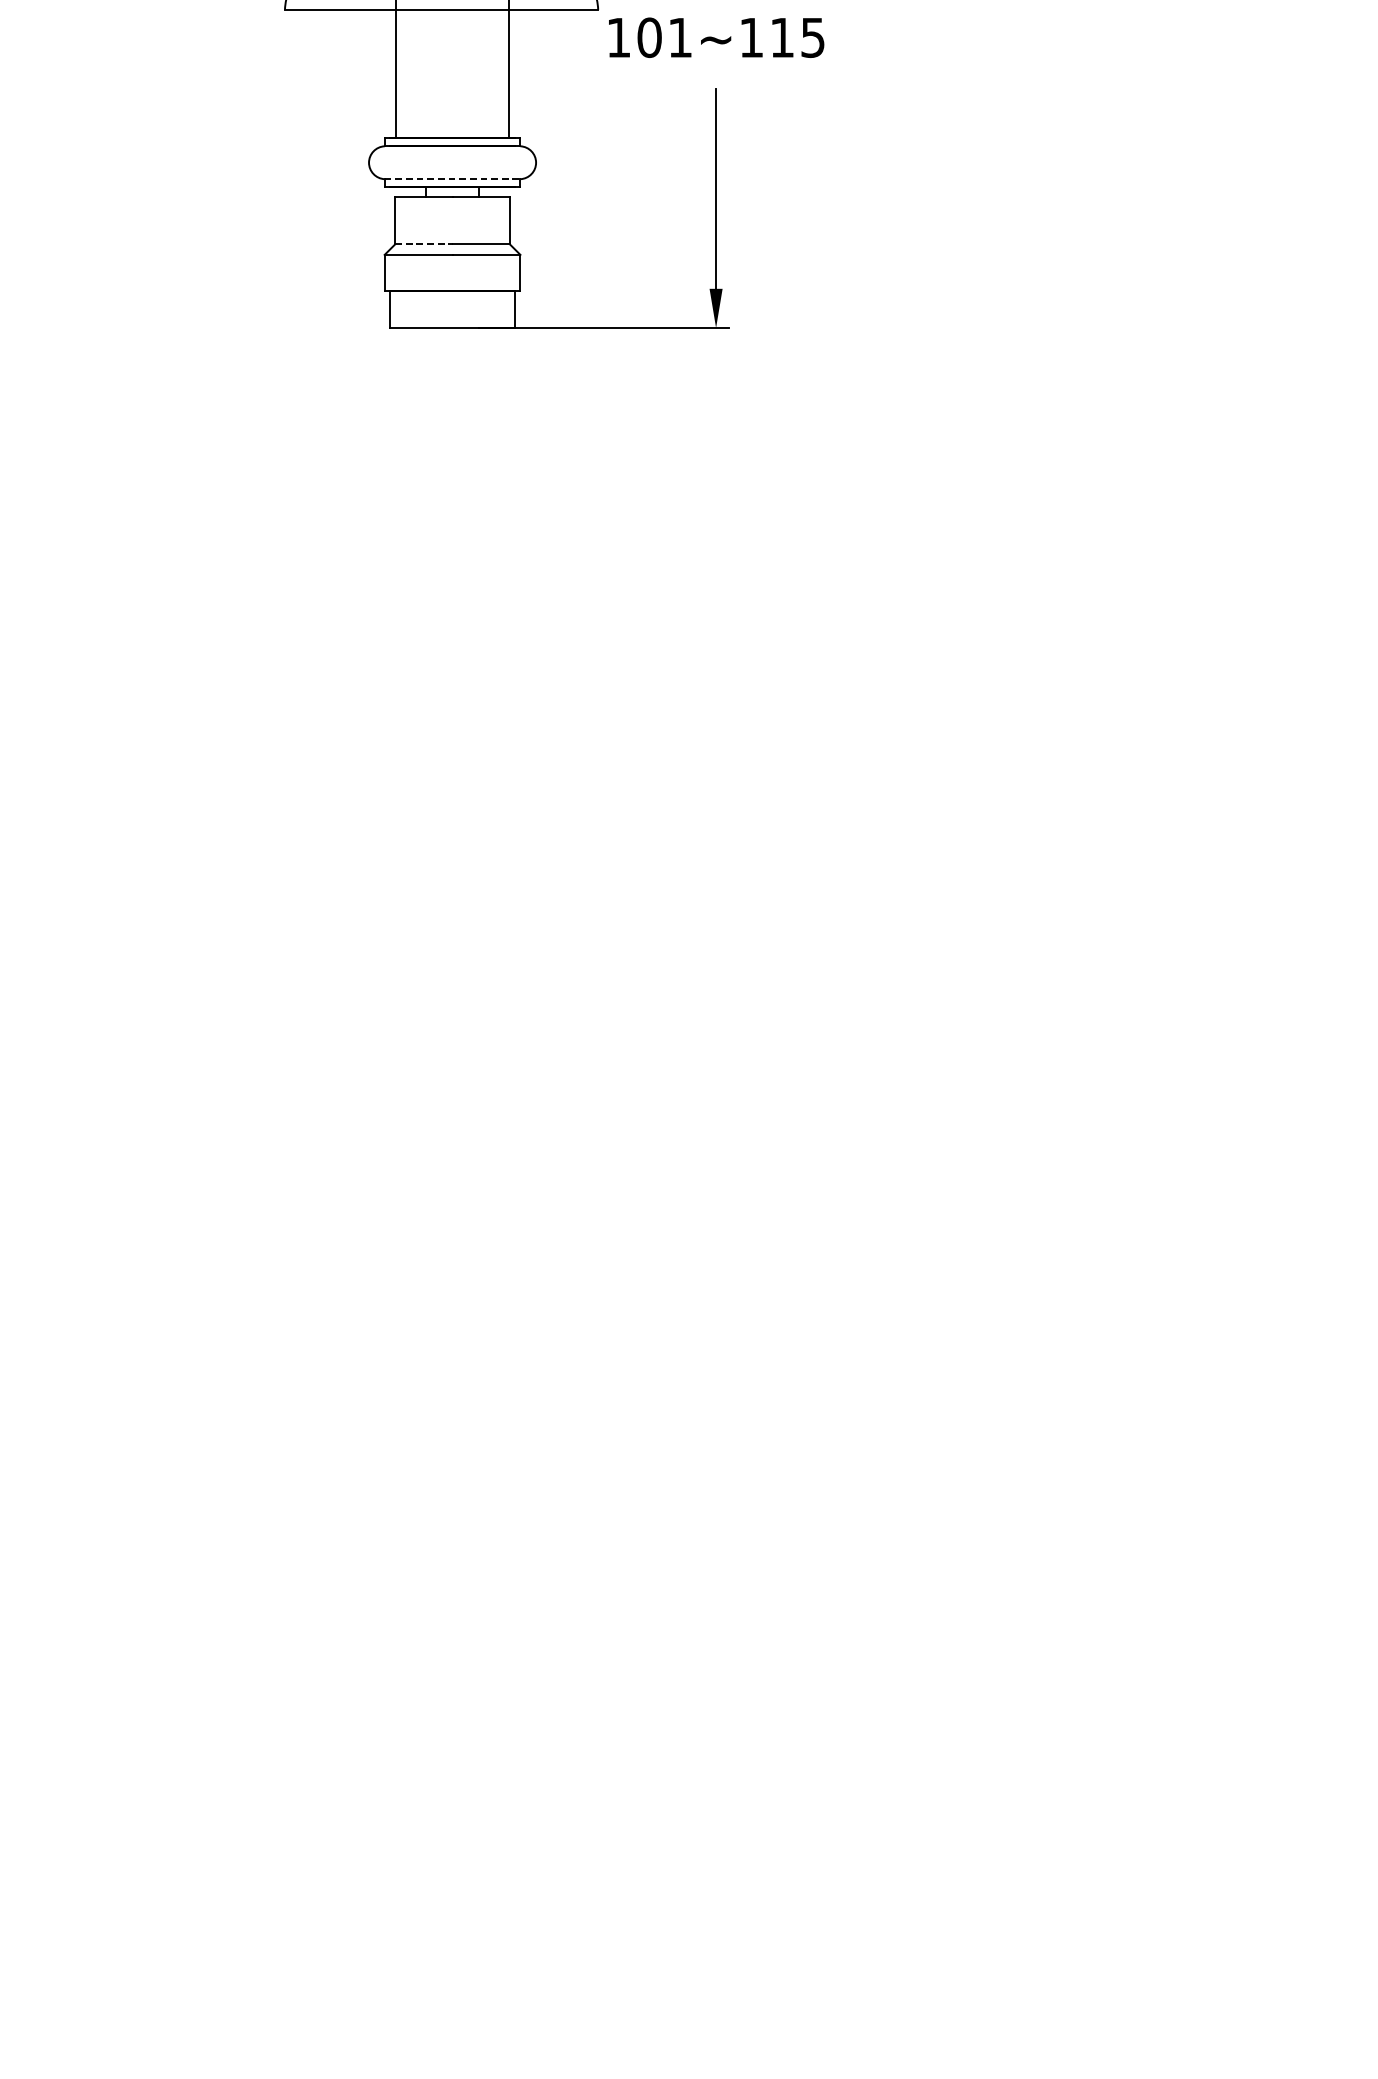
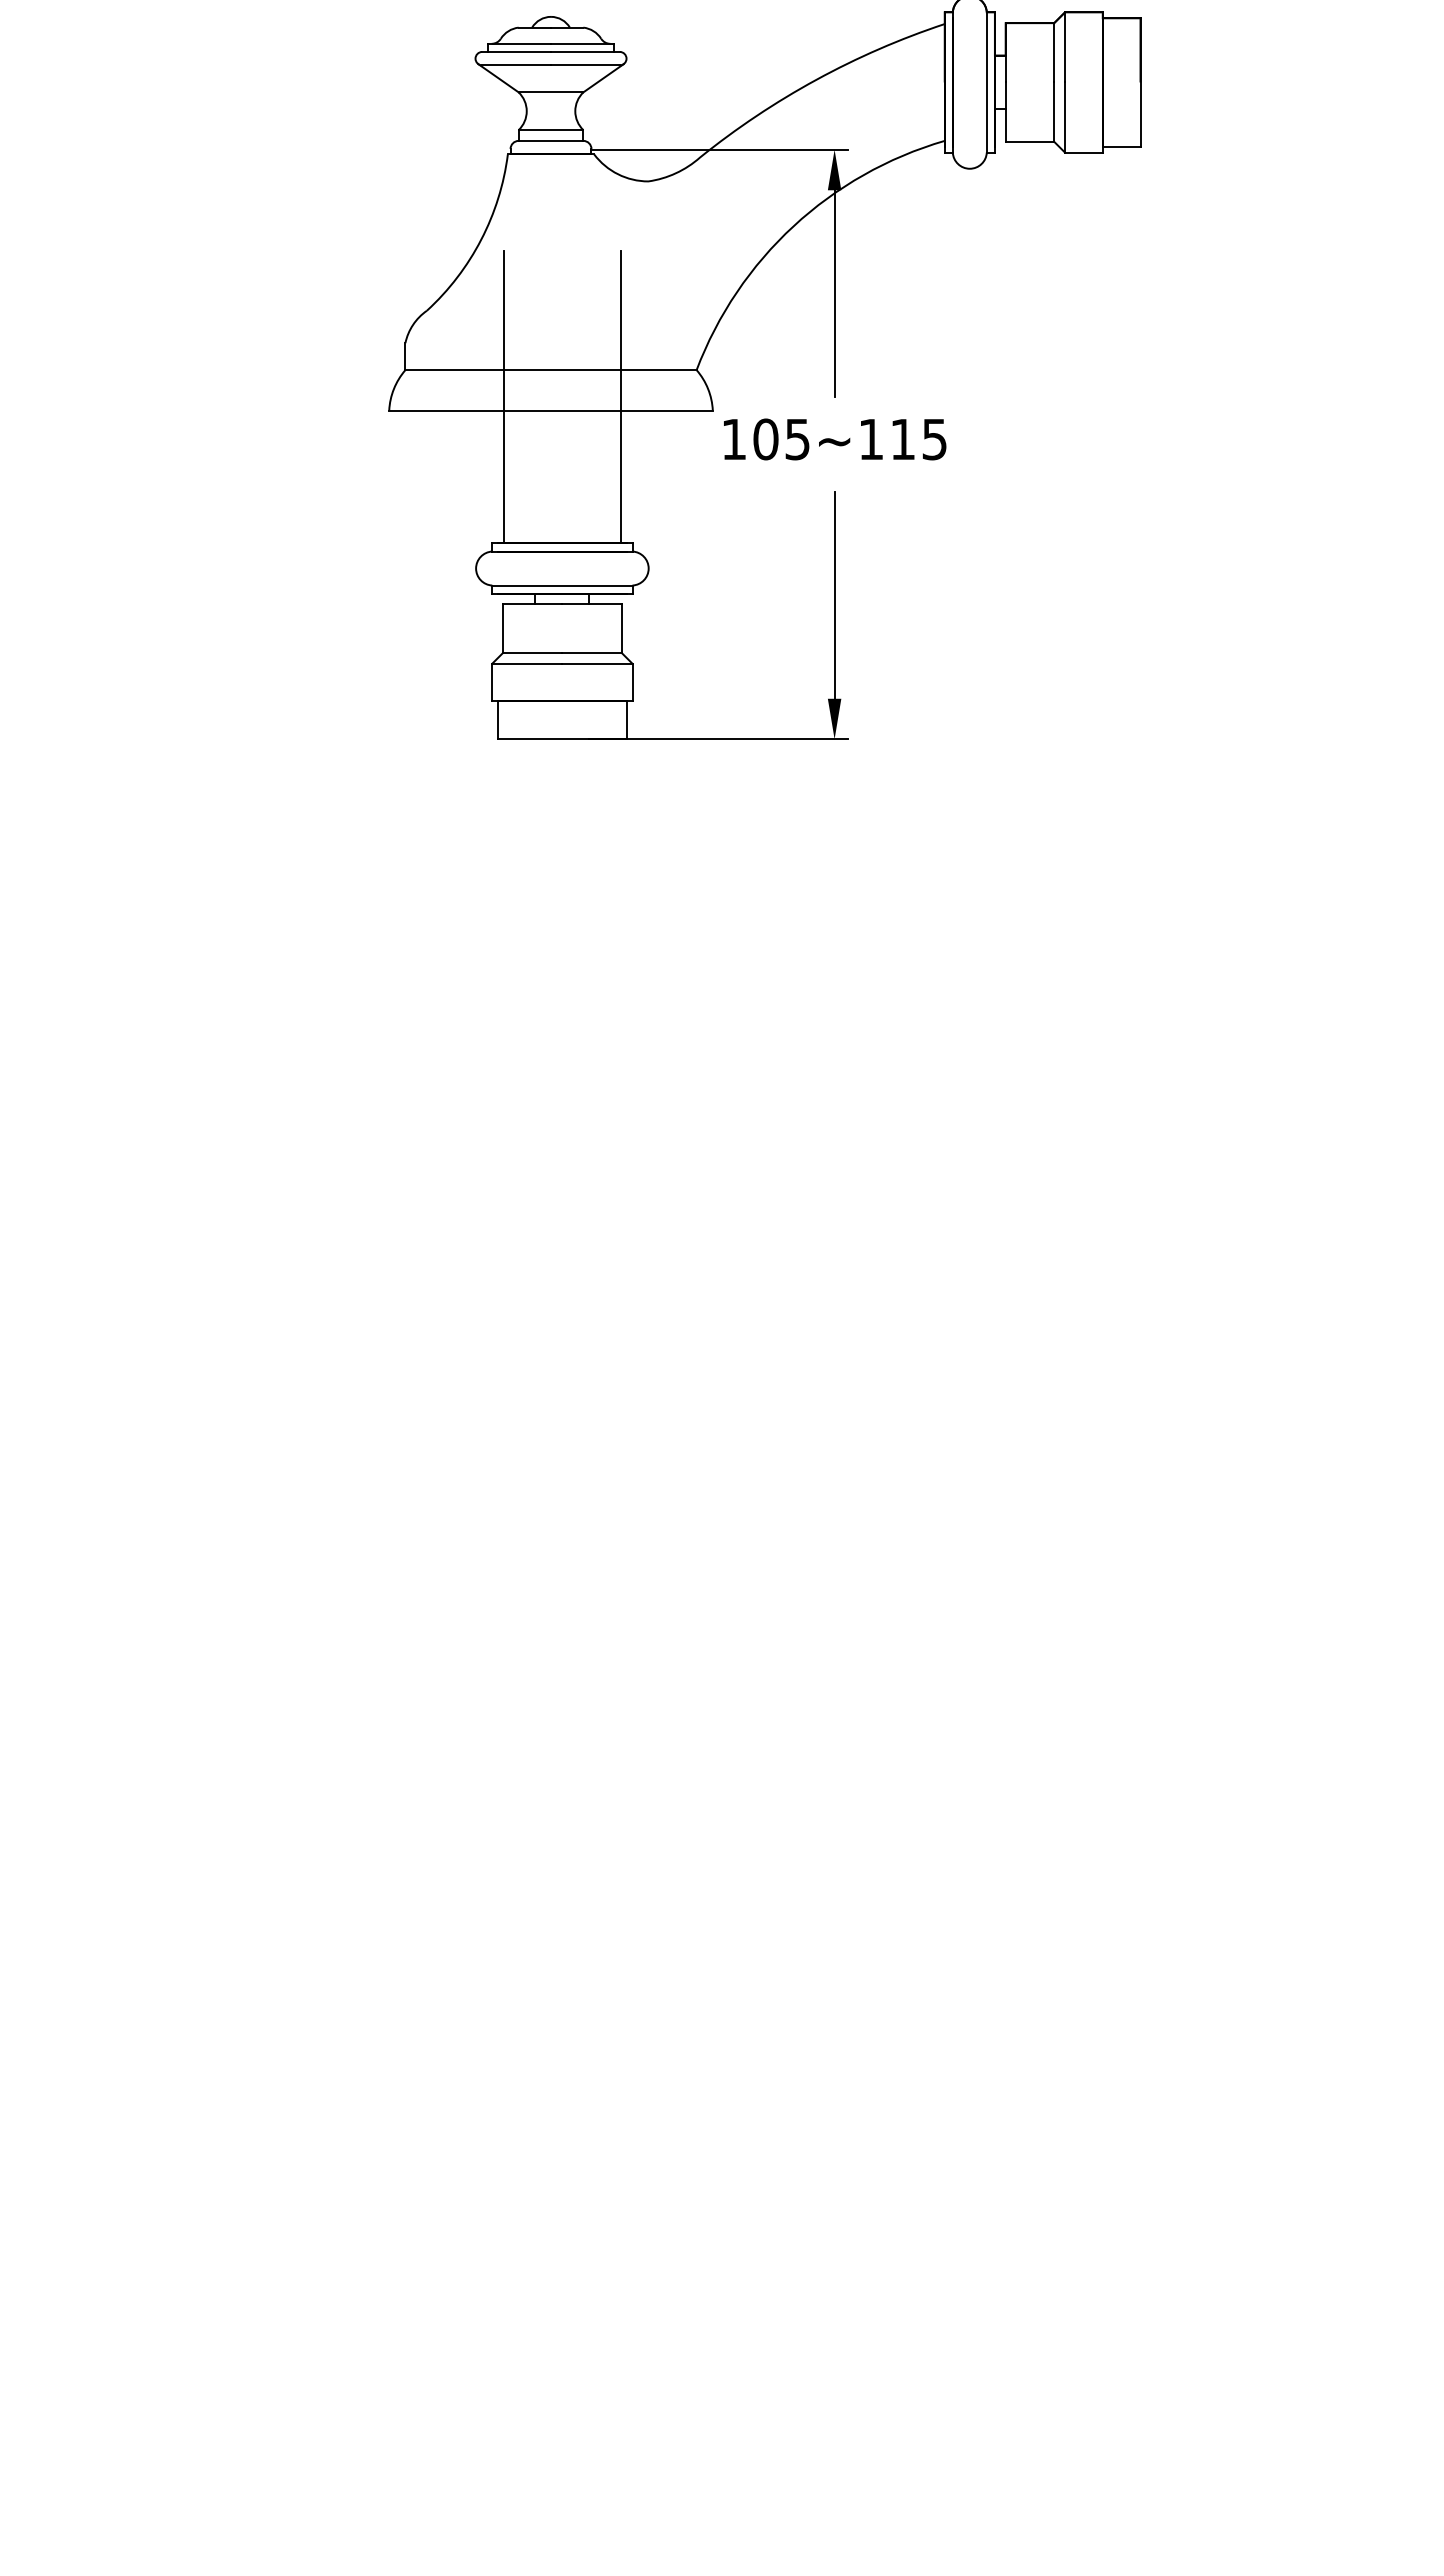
text: (680, 37) -> (797, 439), 101~115 -> 105~115
line: (452, 179) -> (562, 585), dashed -> solid
line: (423, 244) -> (532, 652), dashed -> solid

